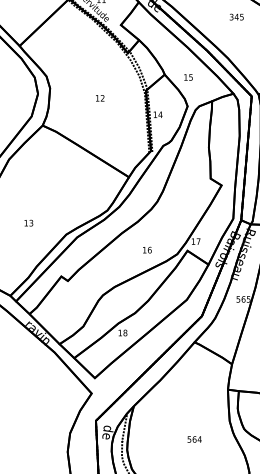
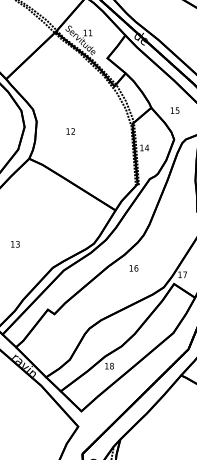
text: (100, 98) -> (71, 131), moved
text: (28, 222) -> (15, 243), moved
text: (147, 249) -> (134, 267), moved

